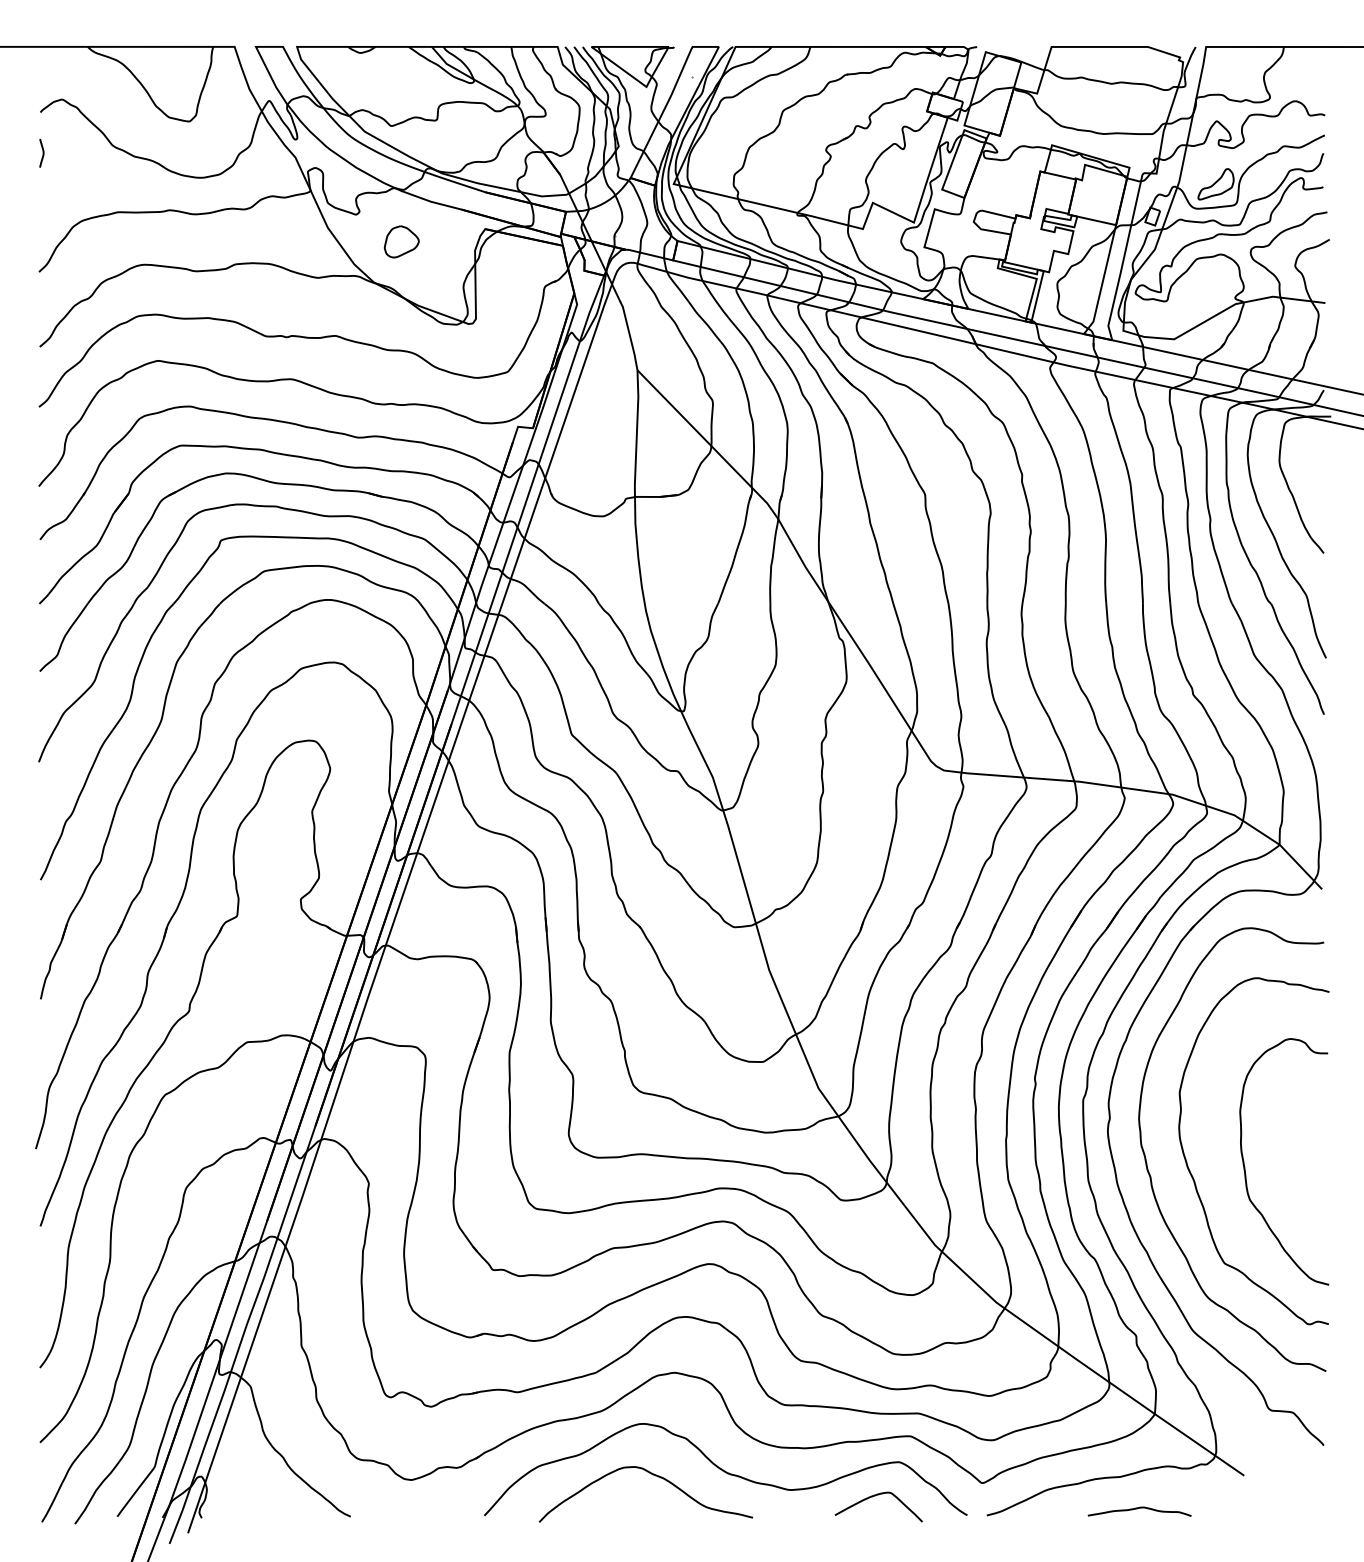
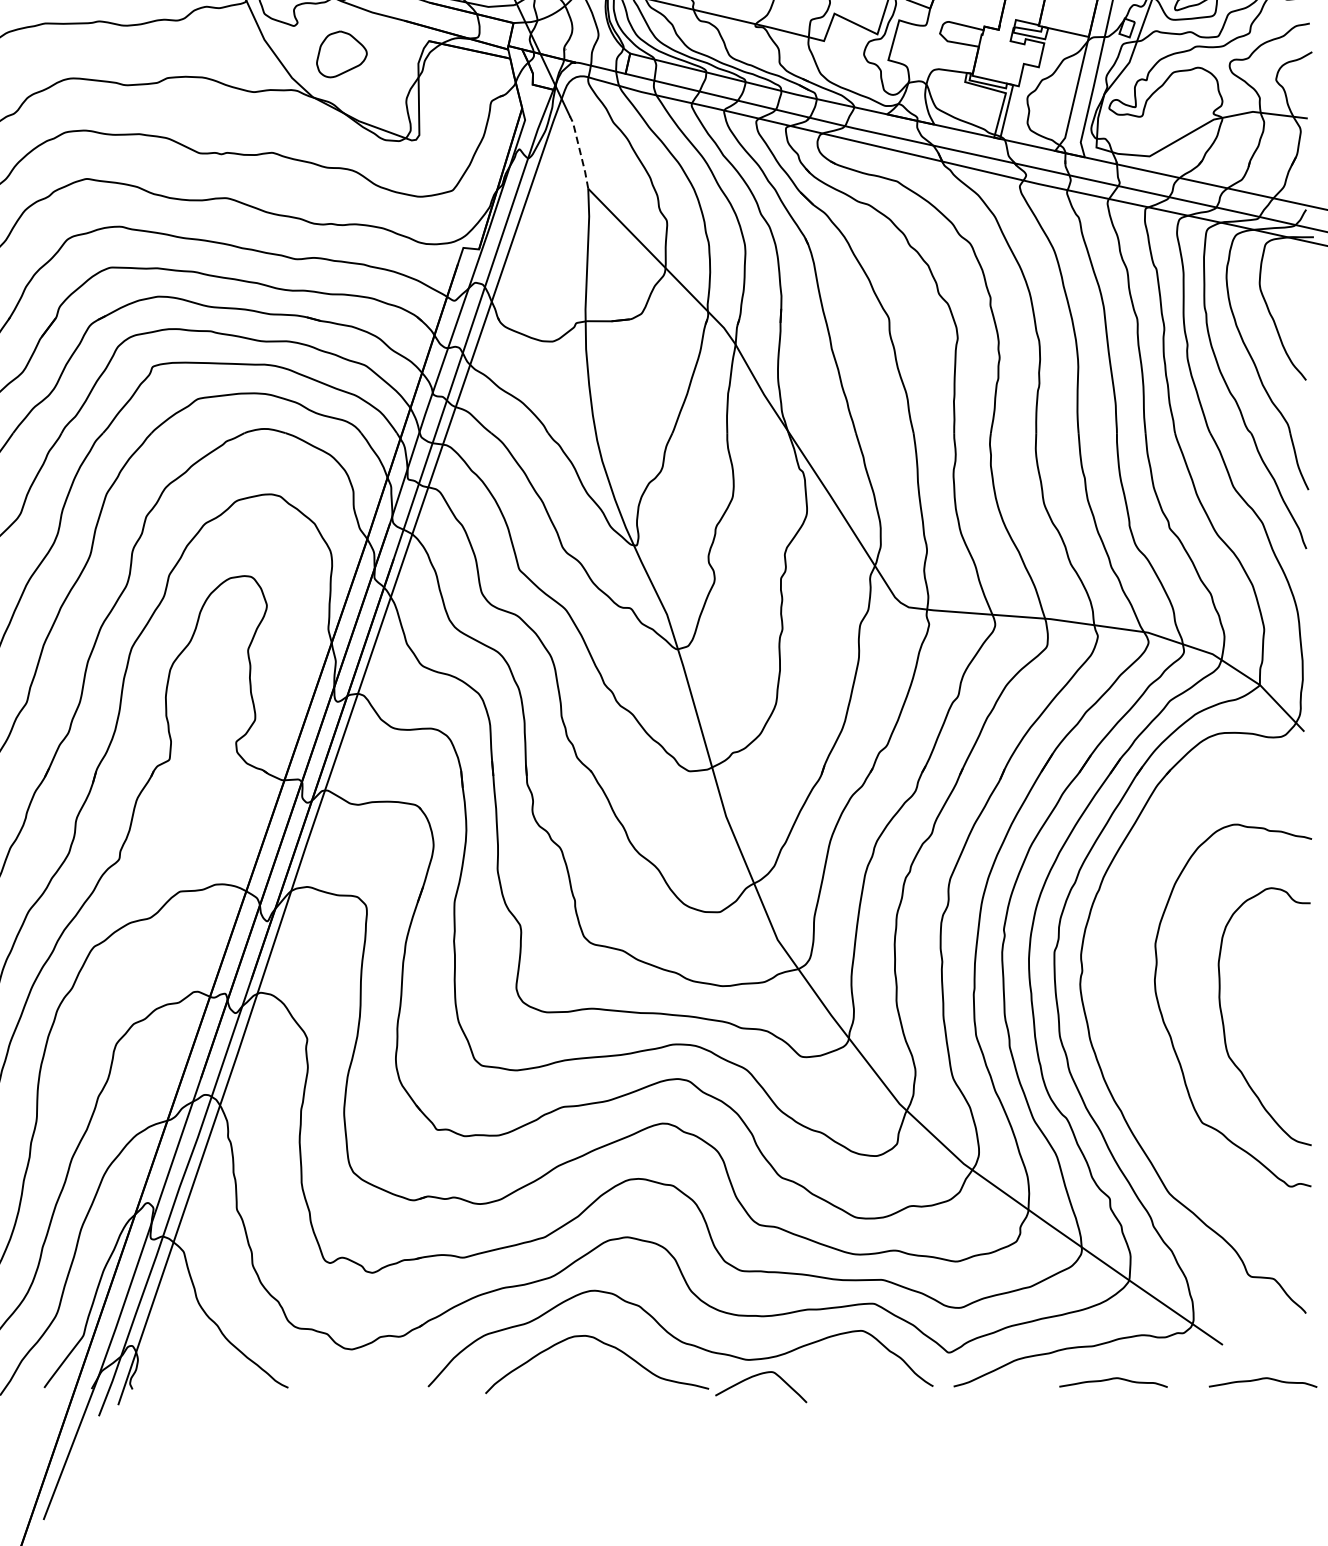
part: (401, 241) -> (341, 54), size x1.4
line: (629, 334) -> (579, 151), solid -> dashed
curve: (1151, 1176) -> (1125, 1032), removed
curve: (875, 1496) -> (757, 1376), moved
curve: (1280, 1509) -> (1260, 1380), added

